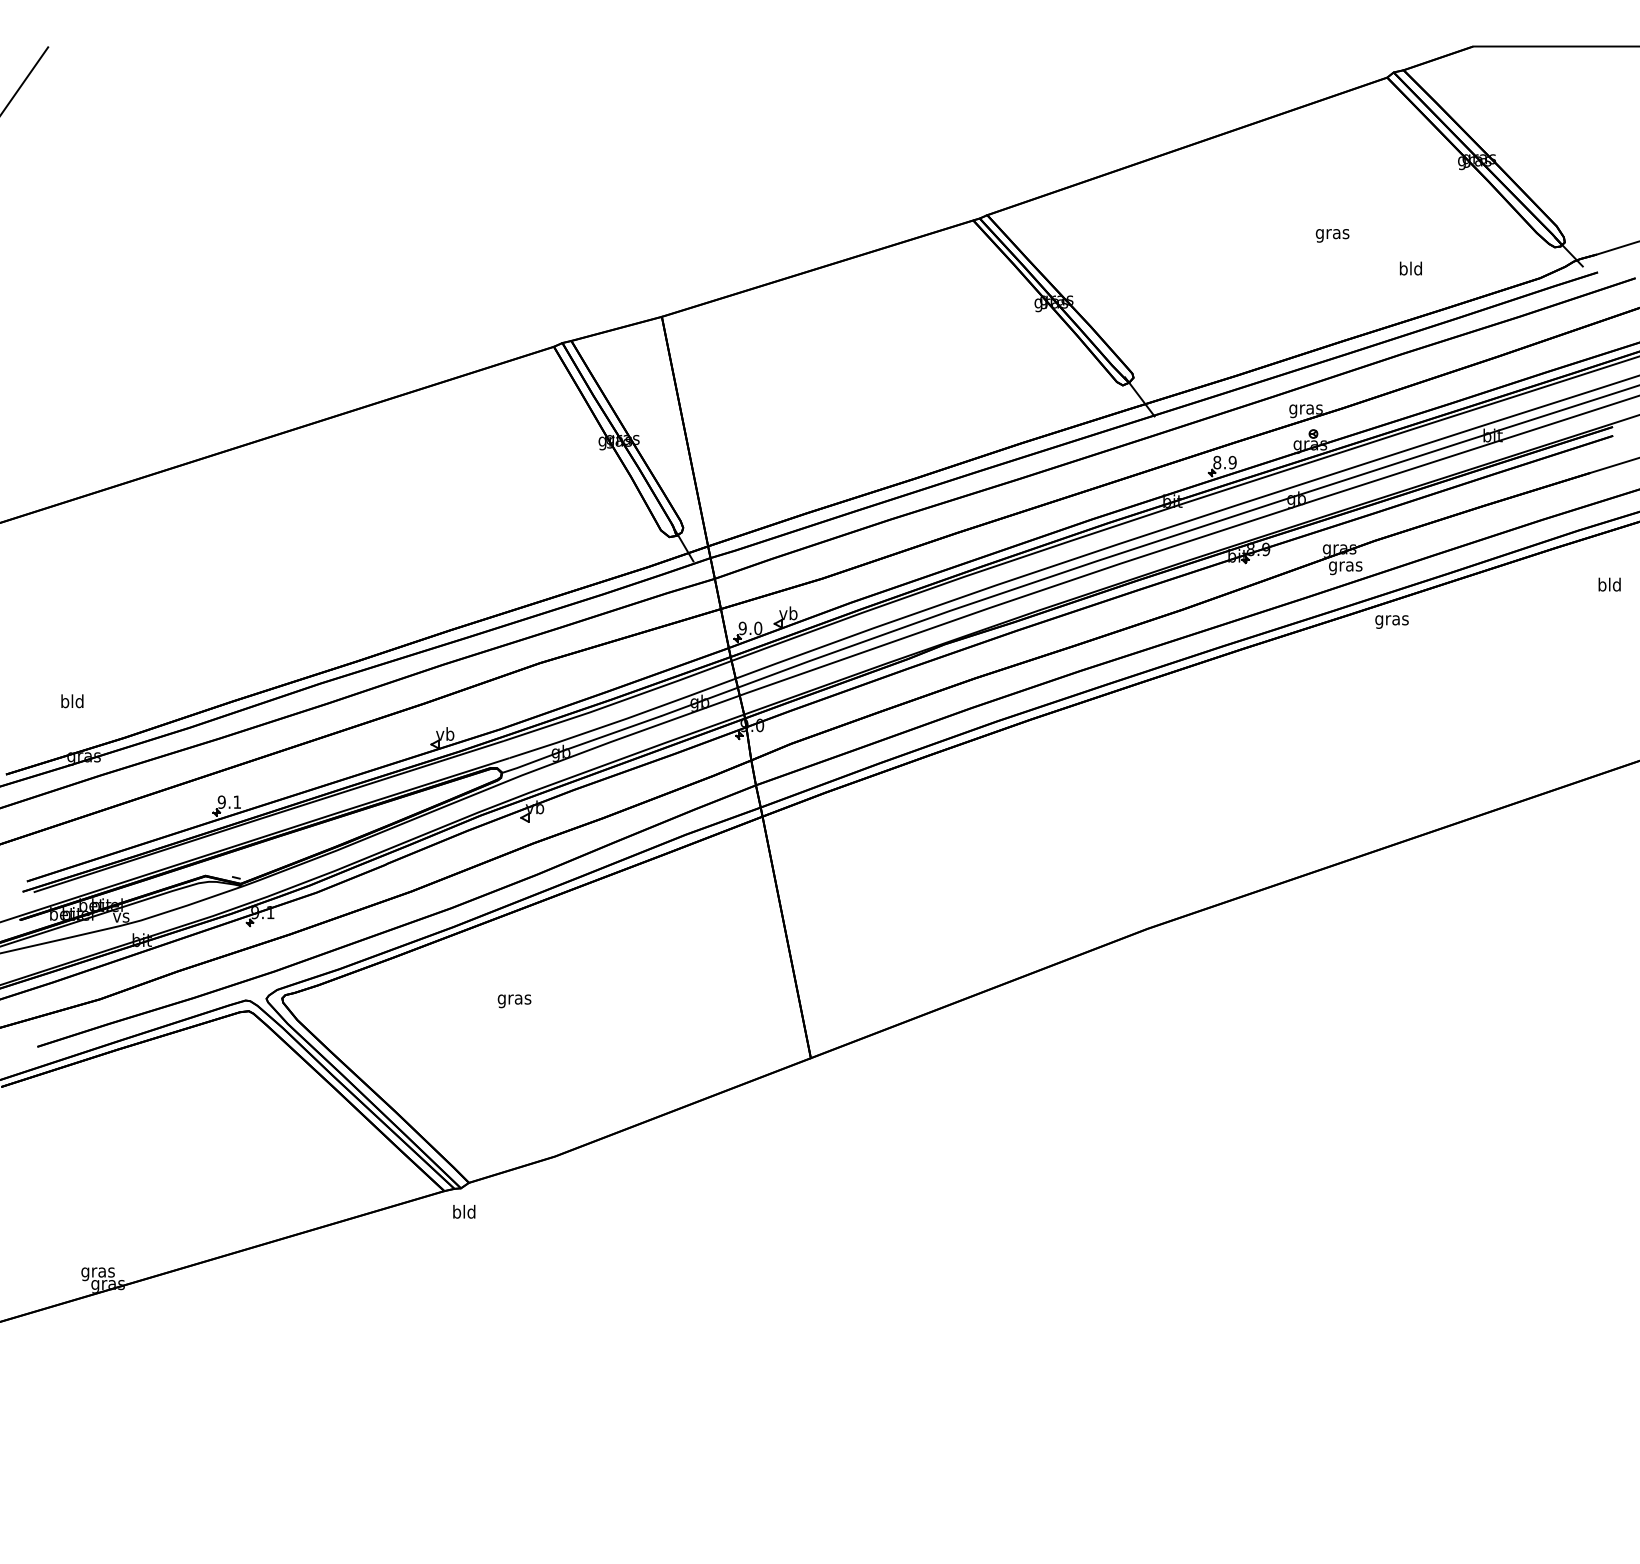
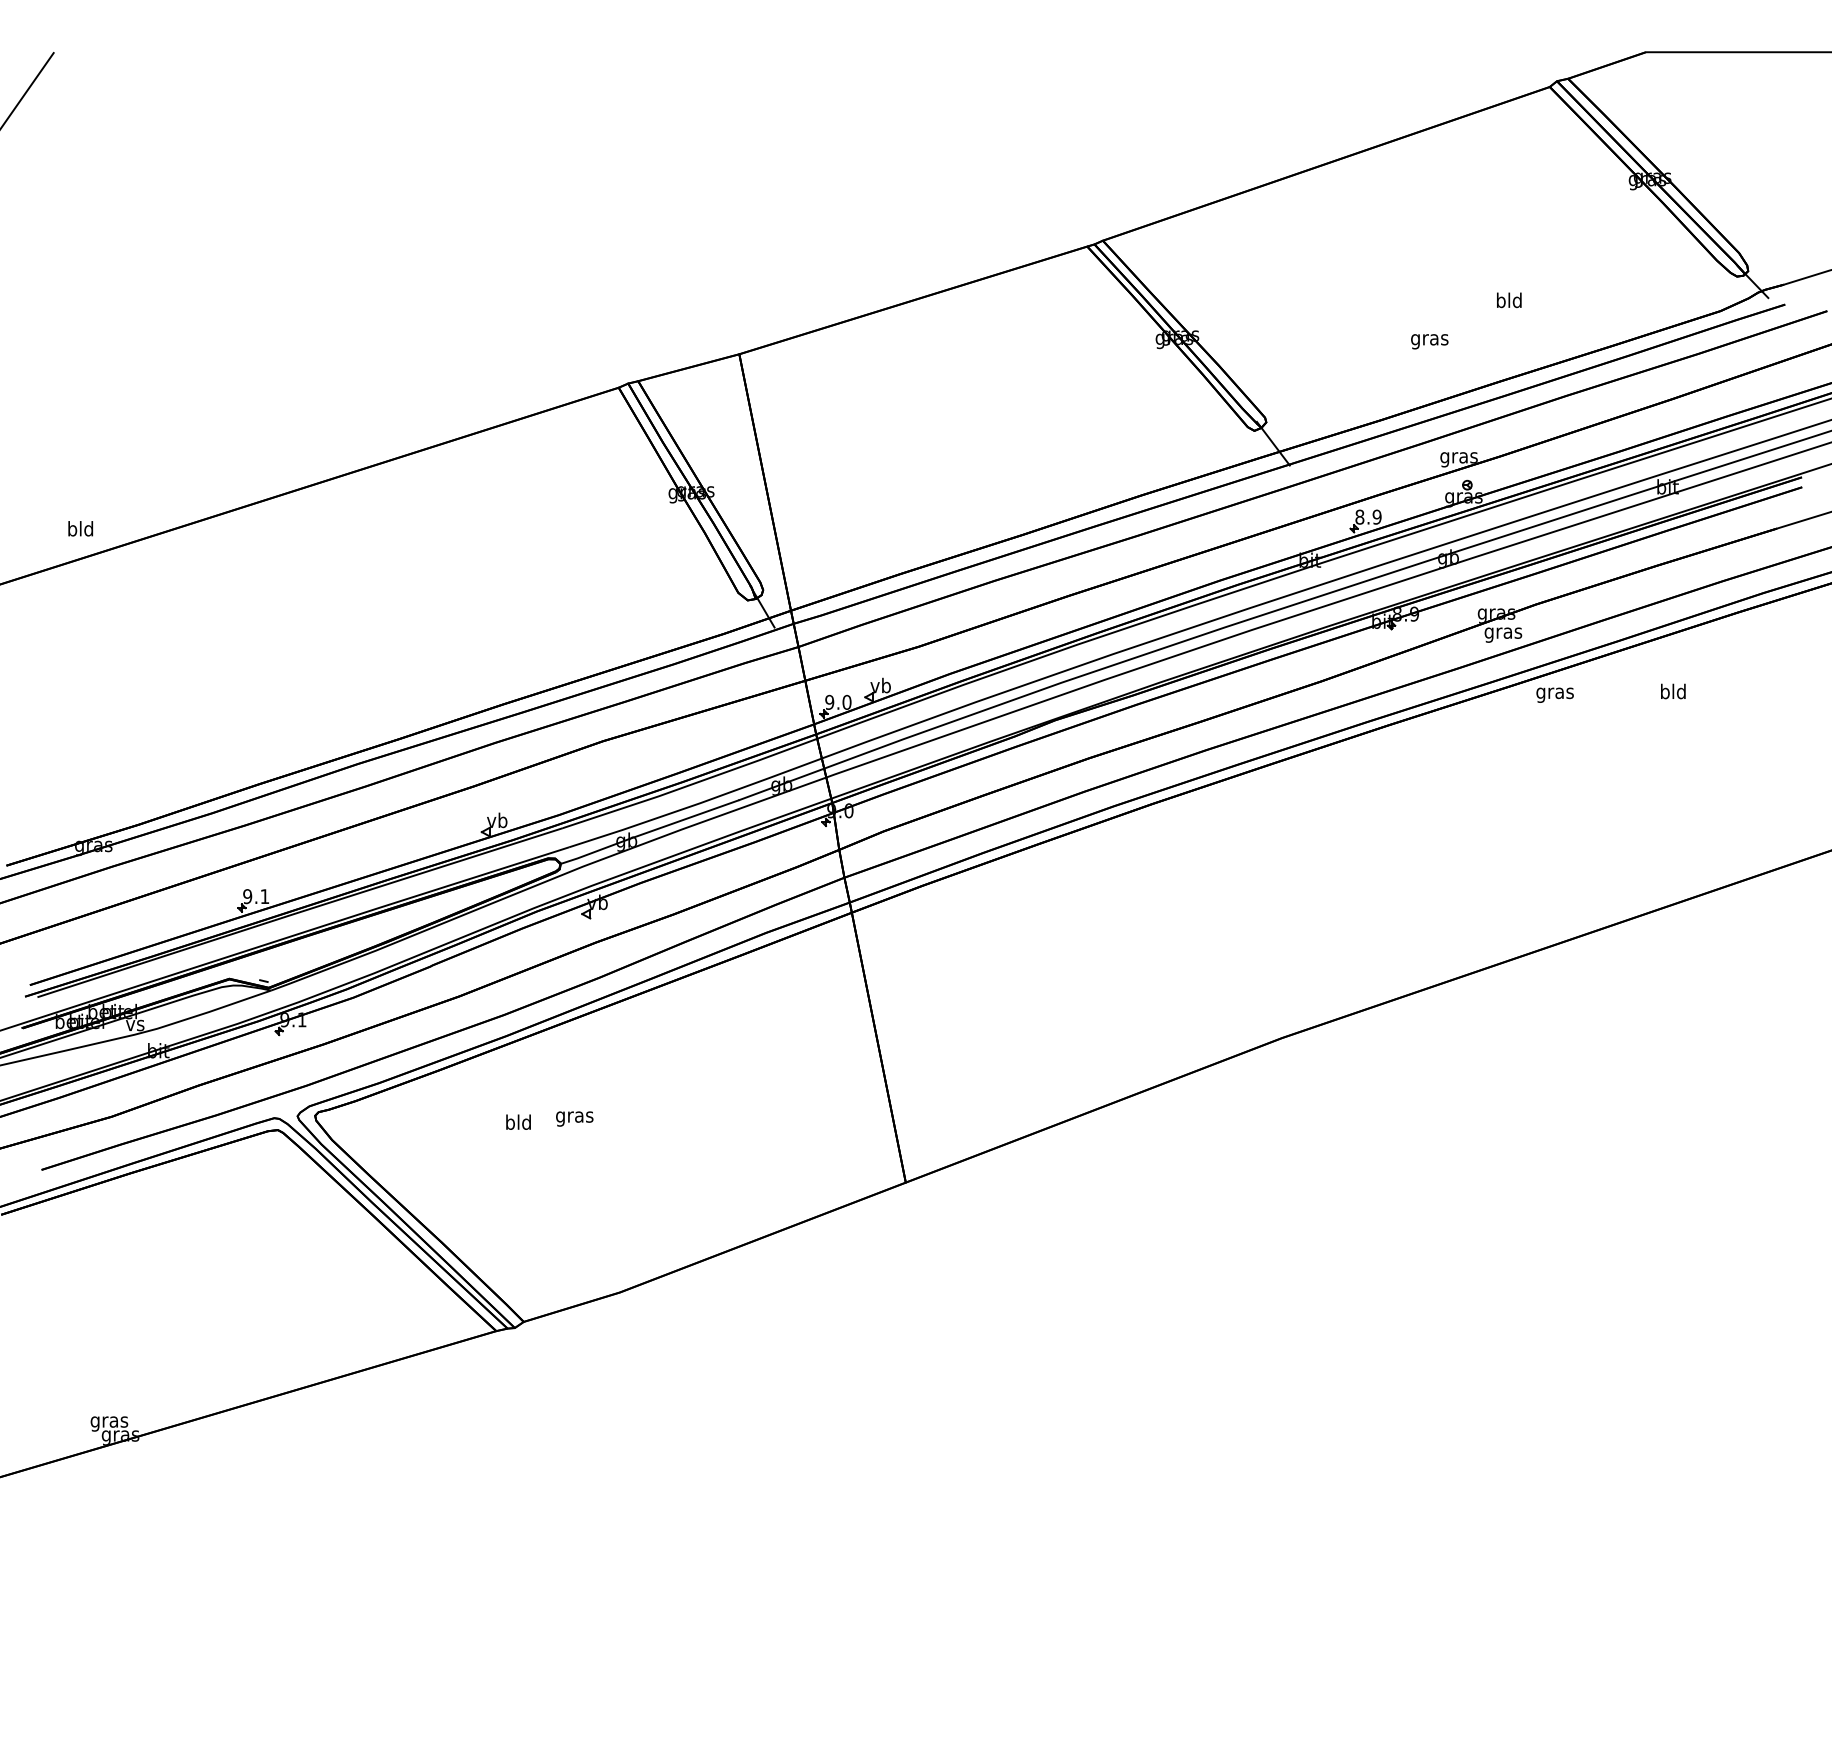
text: (1332, 235) -> (1429, 341), moved
text: (1411, 268) -> (1509, 300), moved
text: (1609, 584) -> (1673, 691), moved
text: (72, 701) -> (80, 528), moved
text: (464, 1211) -> (518, 1121), moved

